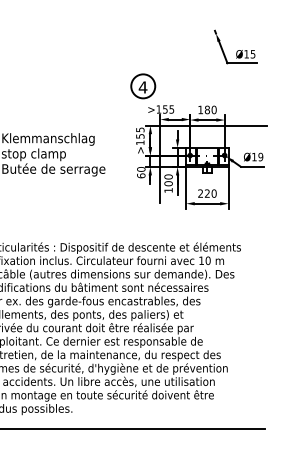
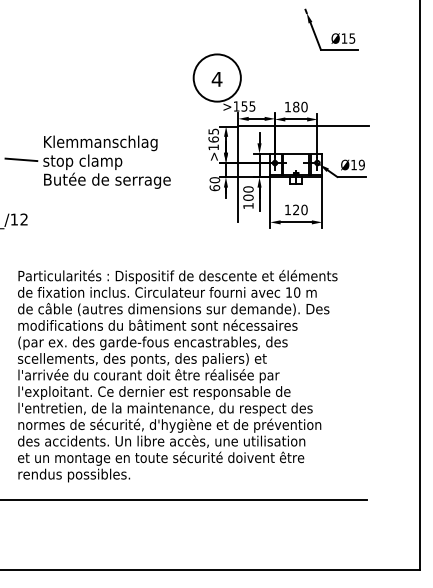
circle: (143, 85) -> (217, 77), size x1.6
text: (140, 136) -> (213, 139), >155 -> >165
text: (200, 193) -> (287, 209), 220 -> 120

